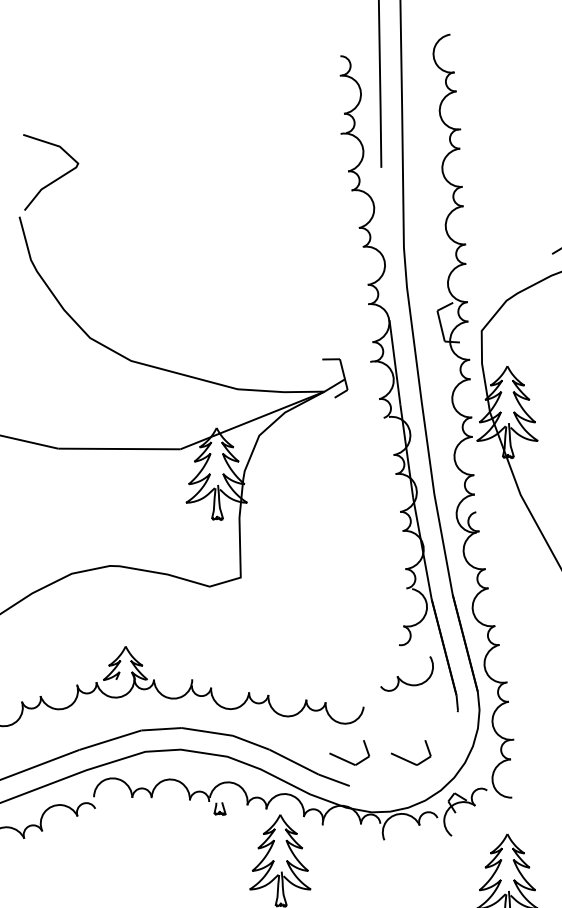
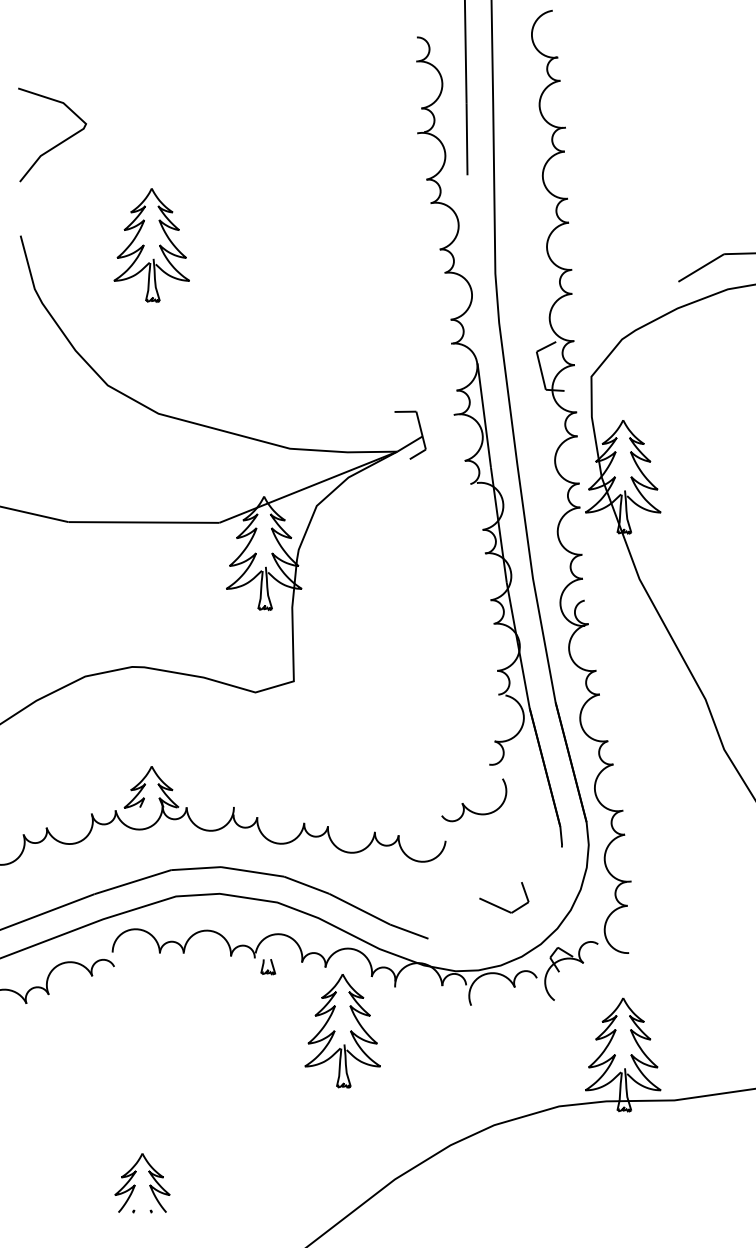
curve: (54, 180) -> (56, 144), moved
part: (125, 224) -> (151, 245), added
part: (401, 679) -> (467, 807), moved
line: (348, 760) -> (426, 907), removed

